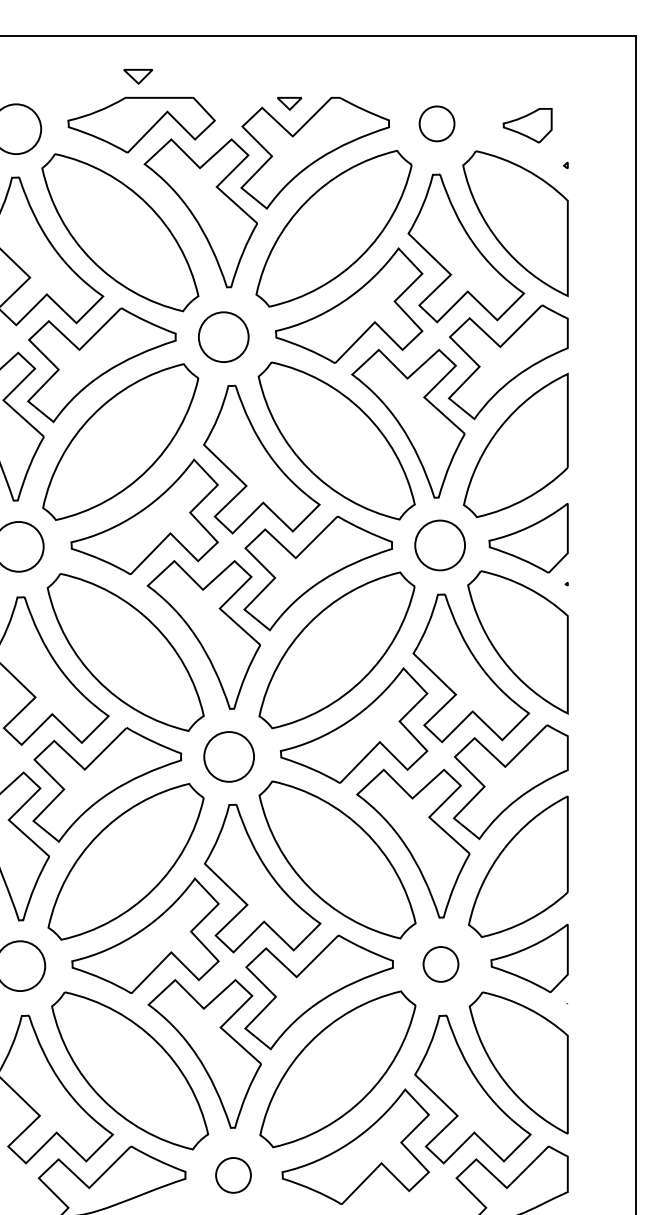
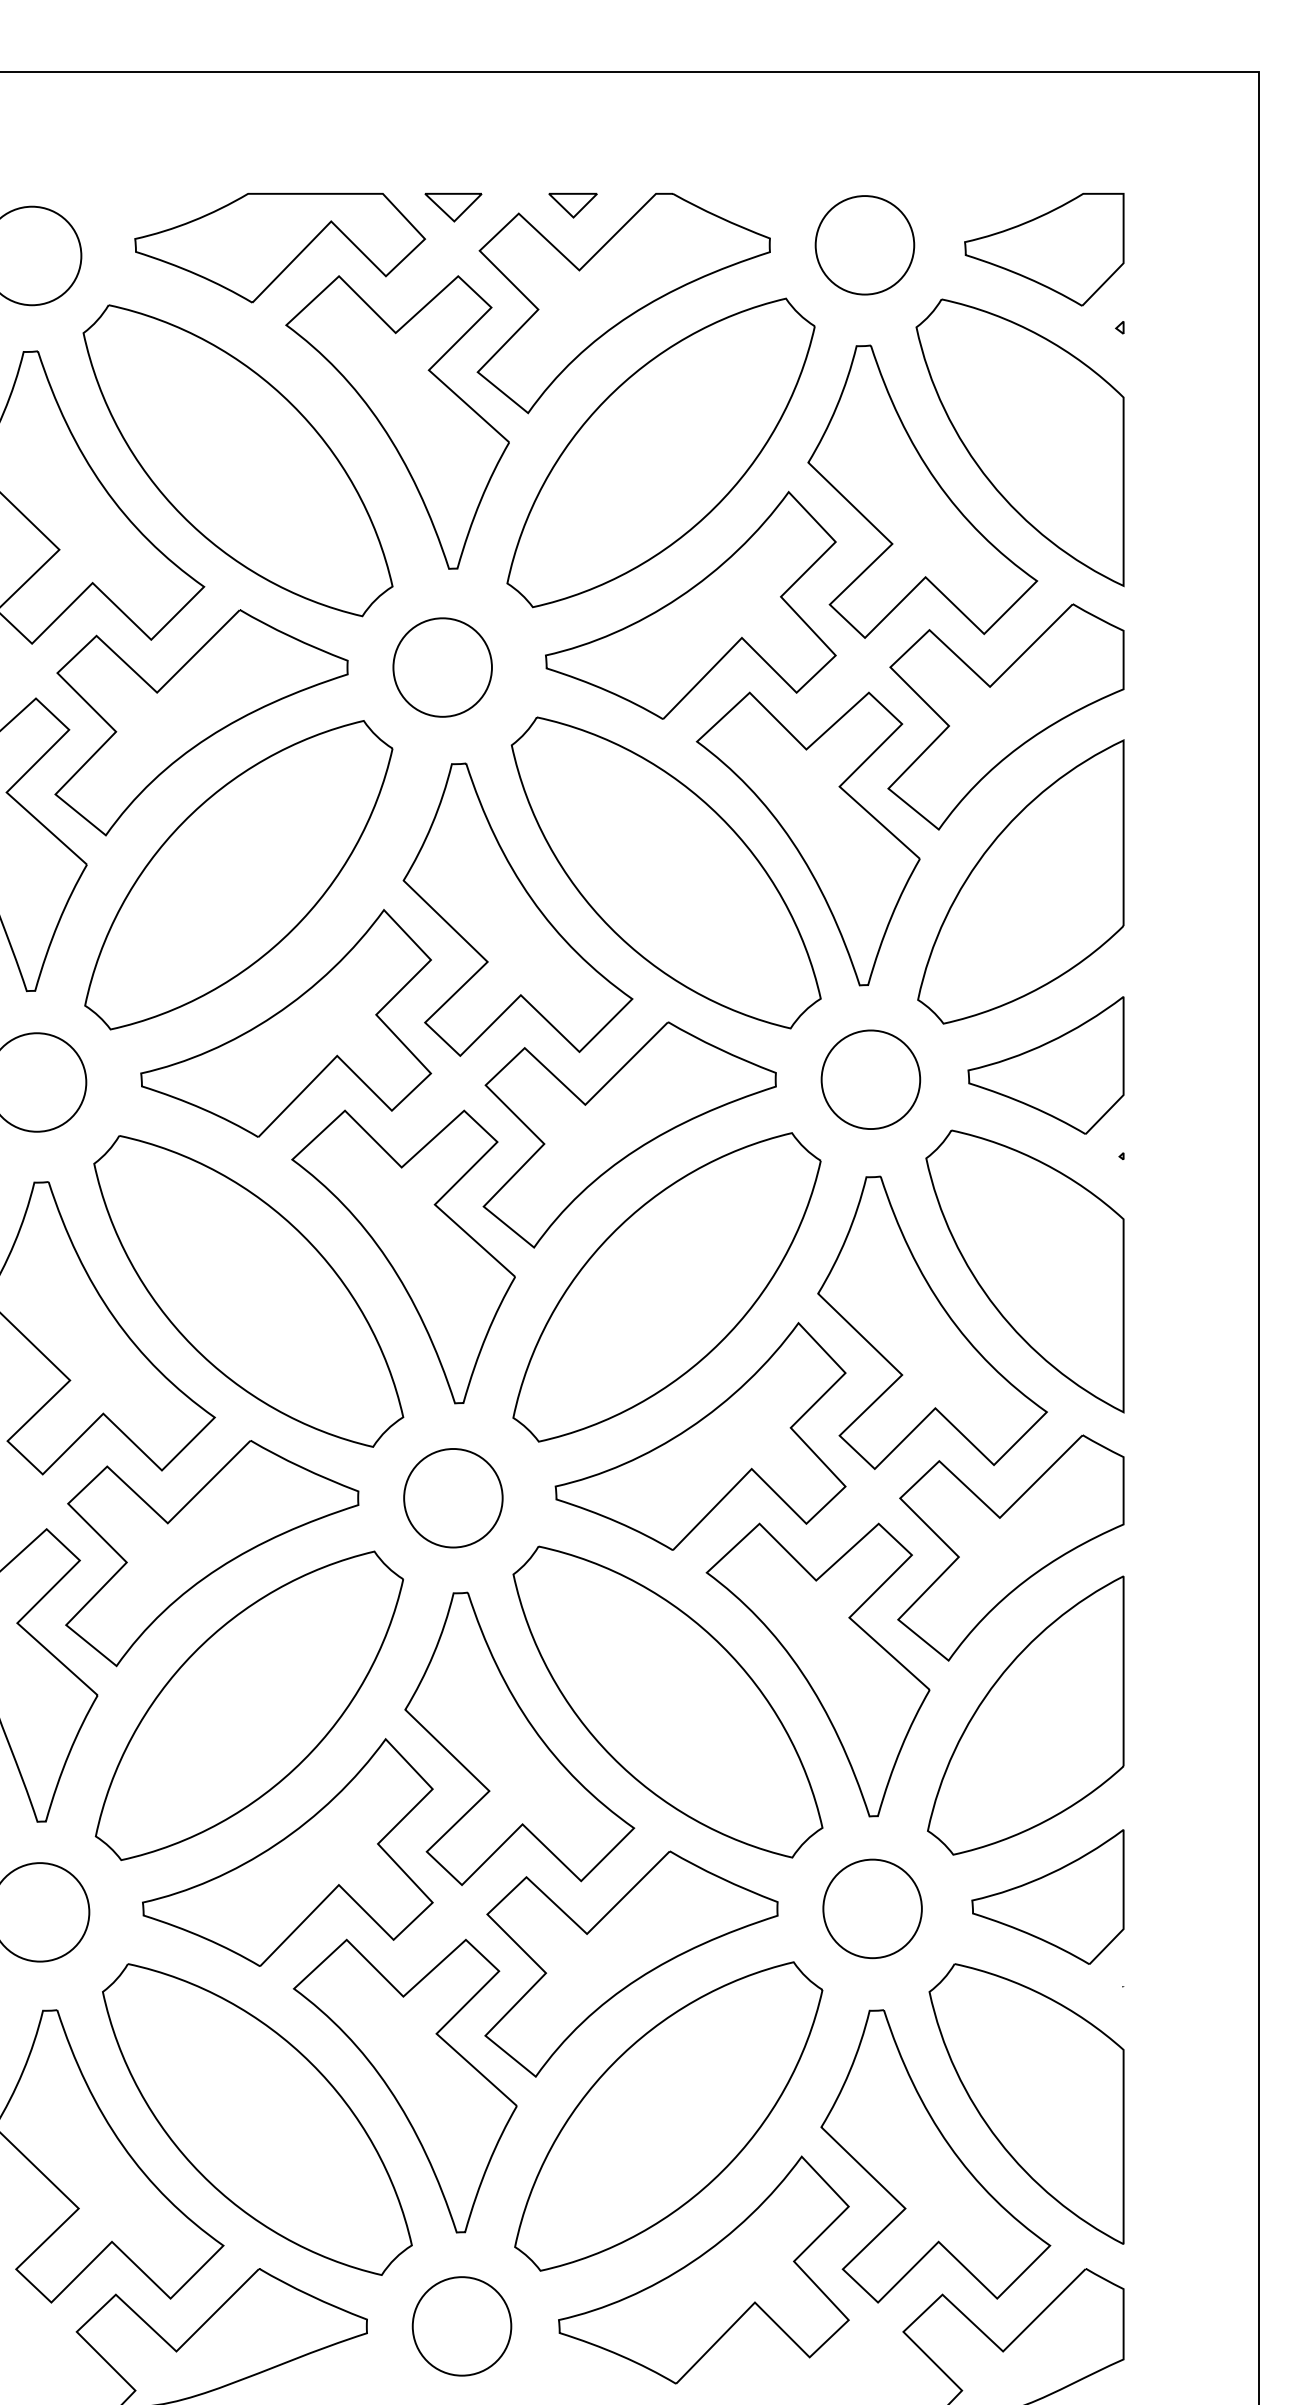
part: (137, 76) -> (452, 207), moved
part: (436, 123) -> (863, 244), size x1.43
part: (527, 125) -> (1043, 248), size x1.67
part: (440, 964) -> (871, 1909), size x1.43
part: (233, 1175) -> (461, 2326), size x1.43

